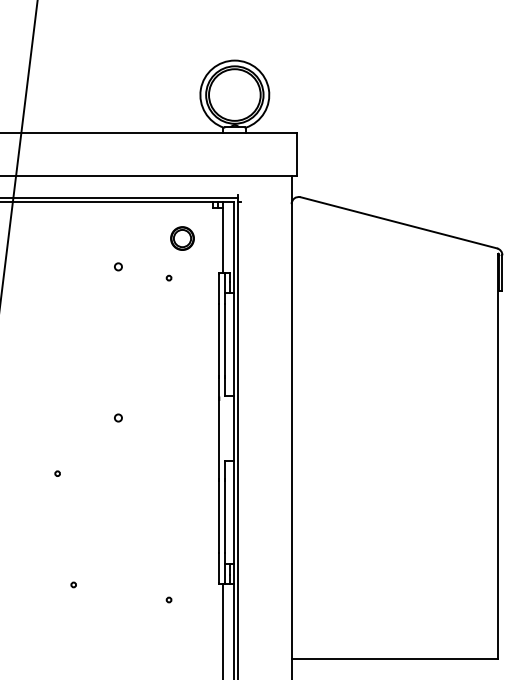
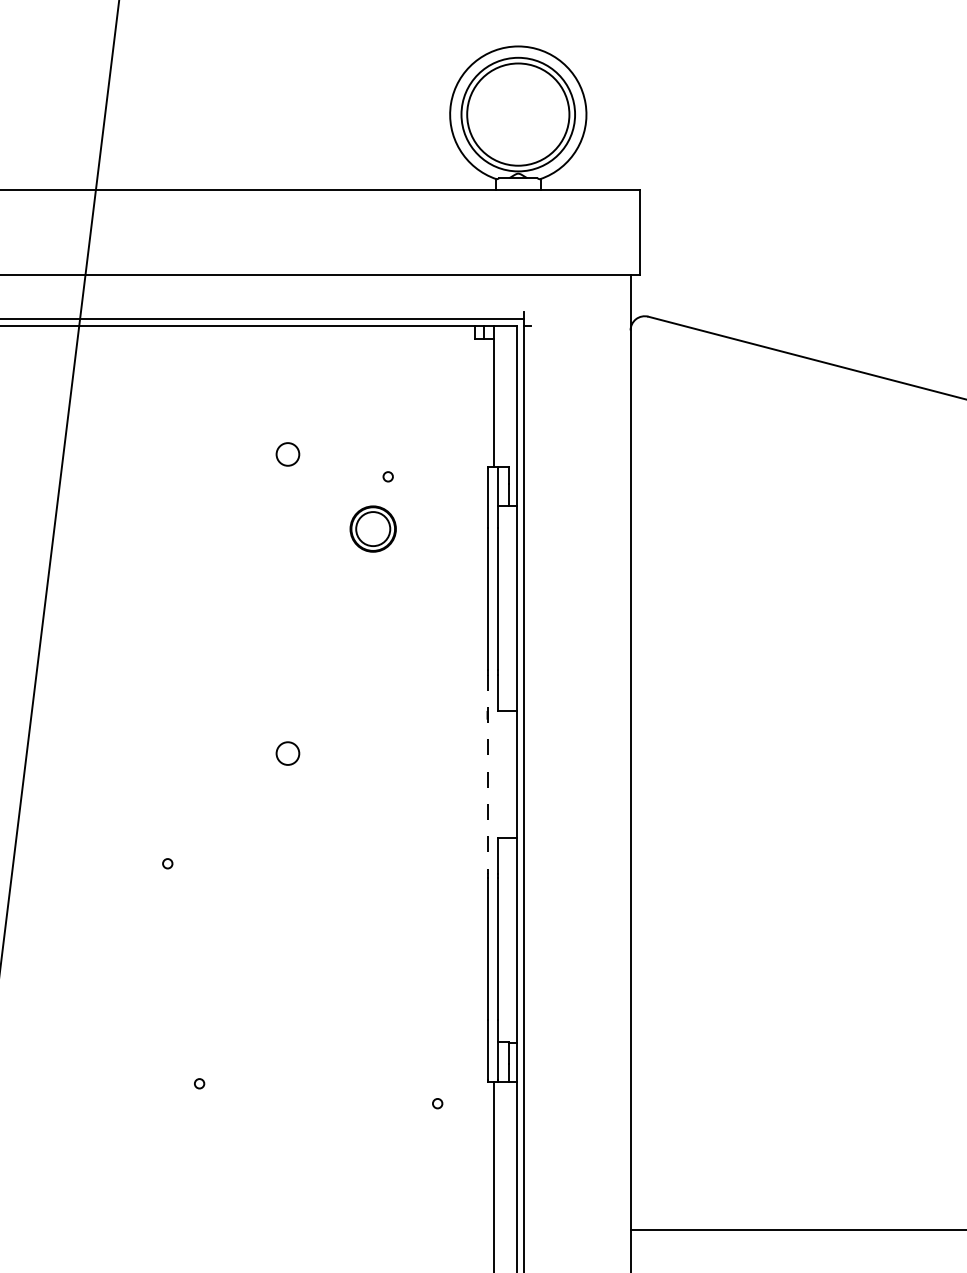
part: (182, 238) -> (373, 528), moved
circle: (118, 266) -> (288, 453), size x1.6
circle: (118, 417) -> (288, 752), size x1.6
line: (219, 428) -> (487, 774), solid -> dashed
circle: (168, 599) -> (436, 1102), moved

